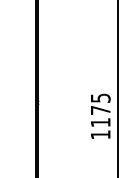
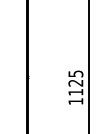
text: (100, 109) -> (75, 82), 1175 -> 1125

